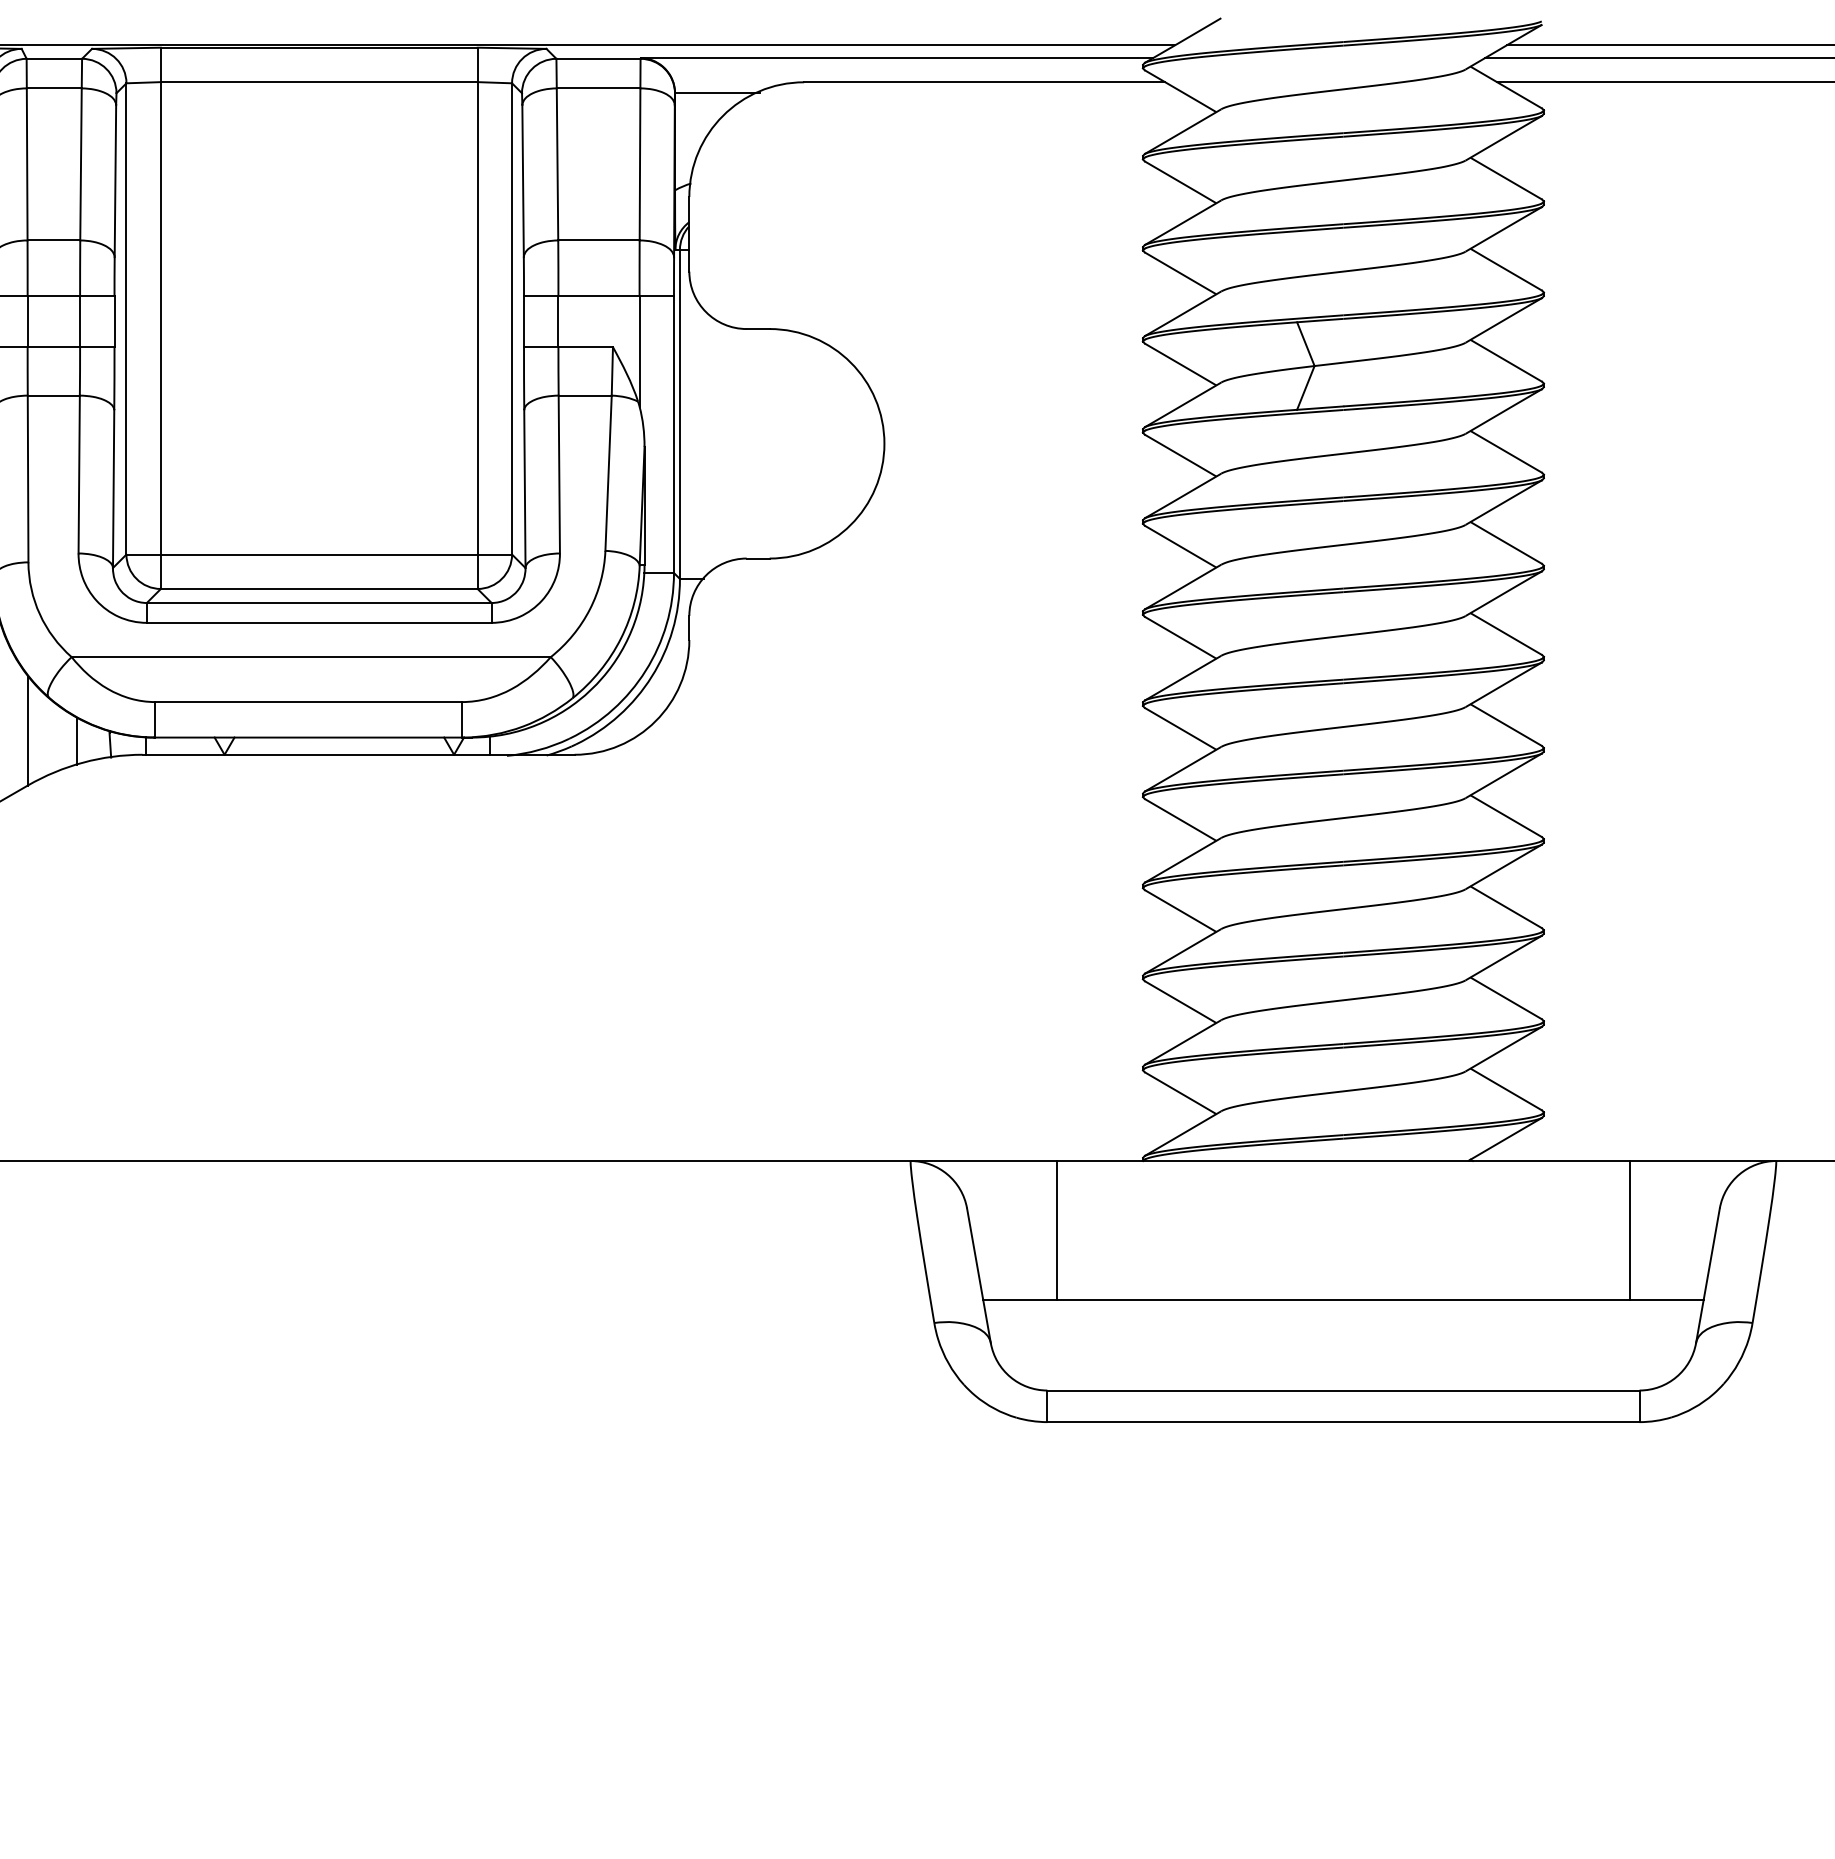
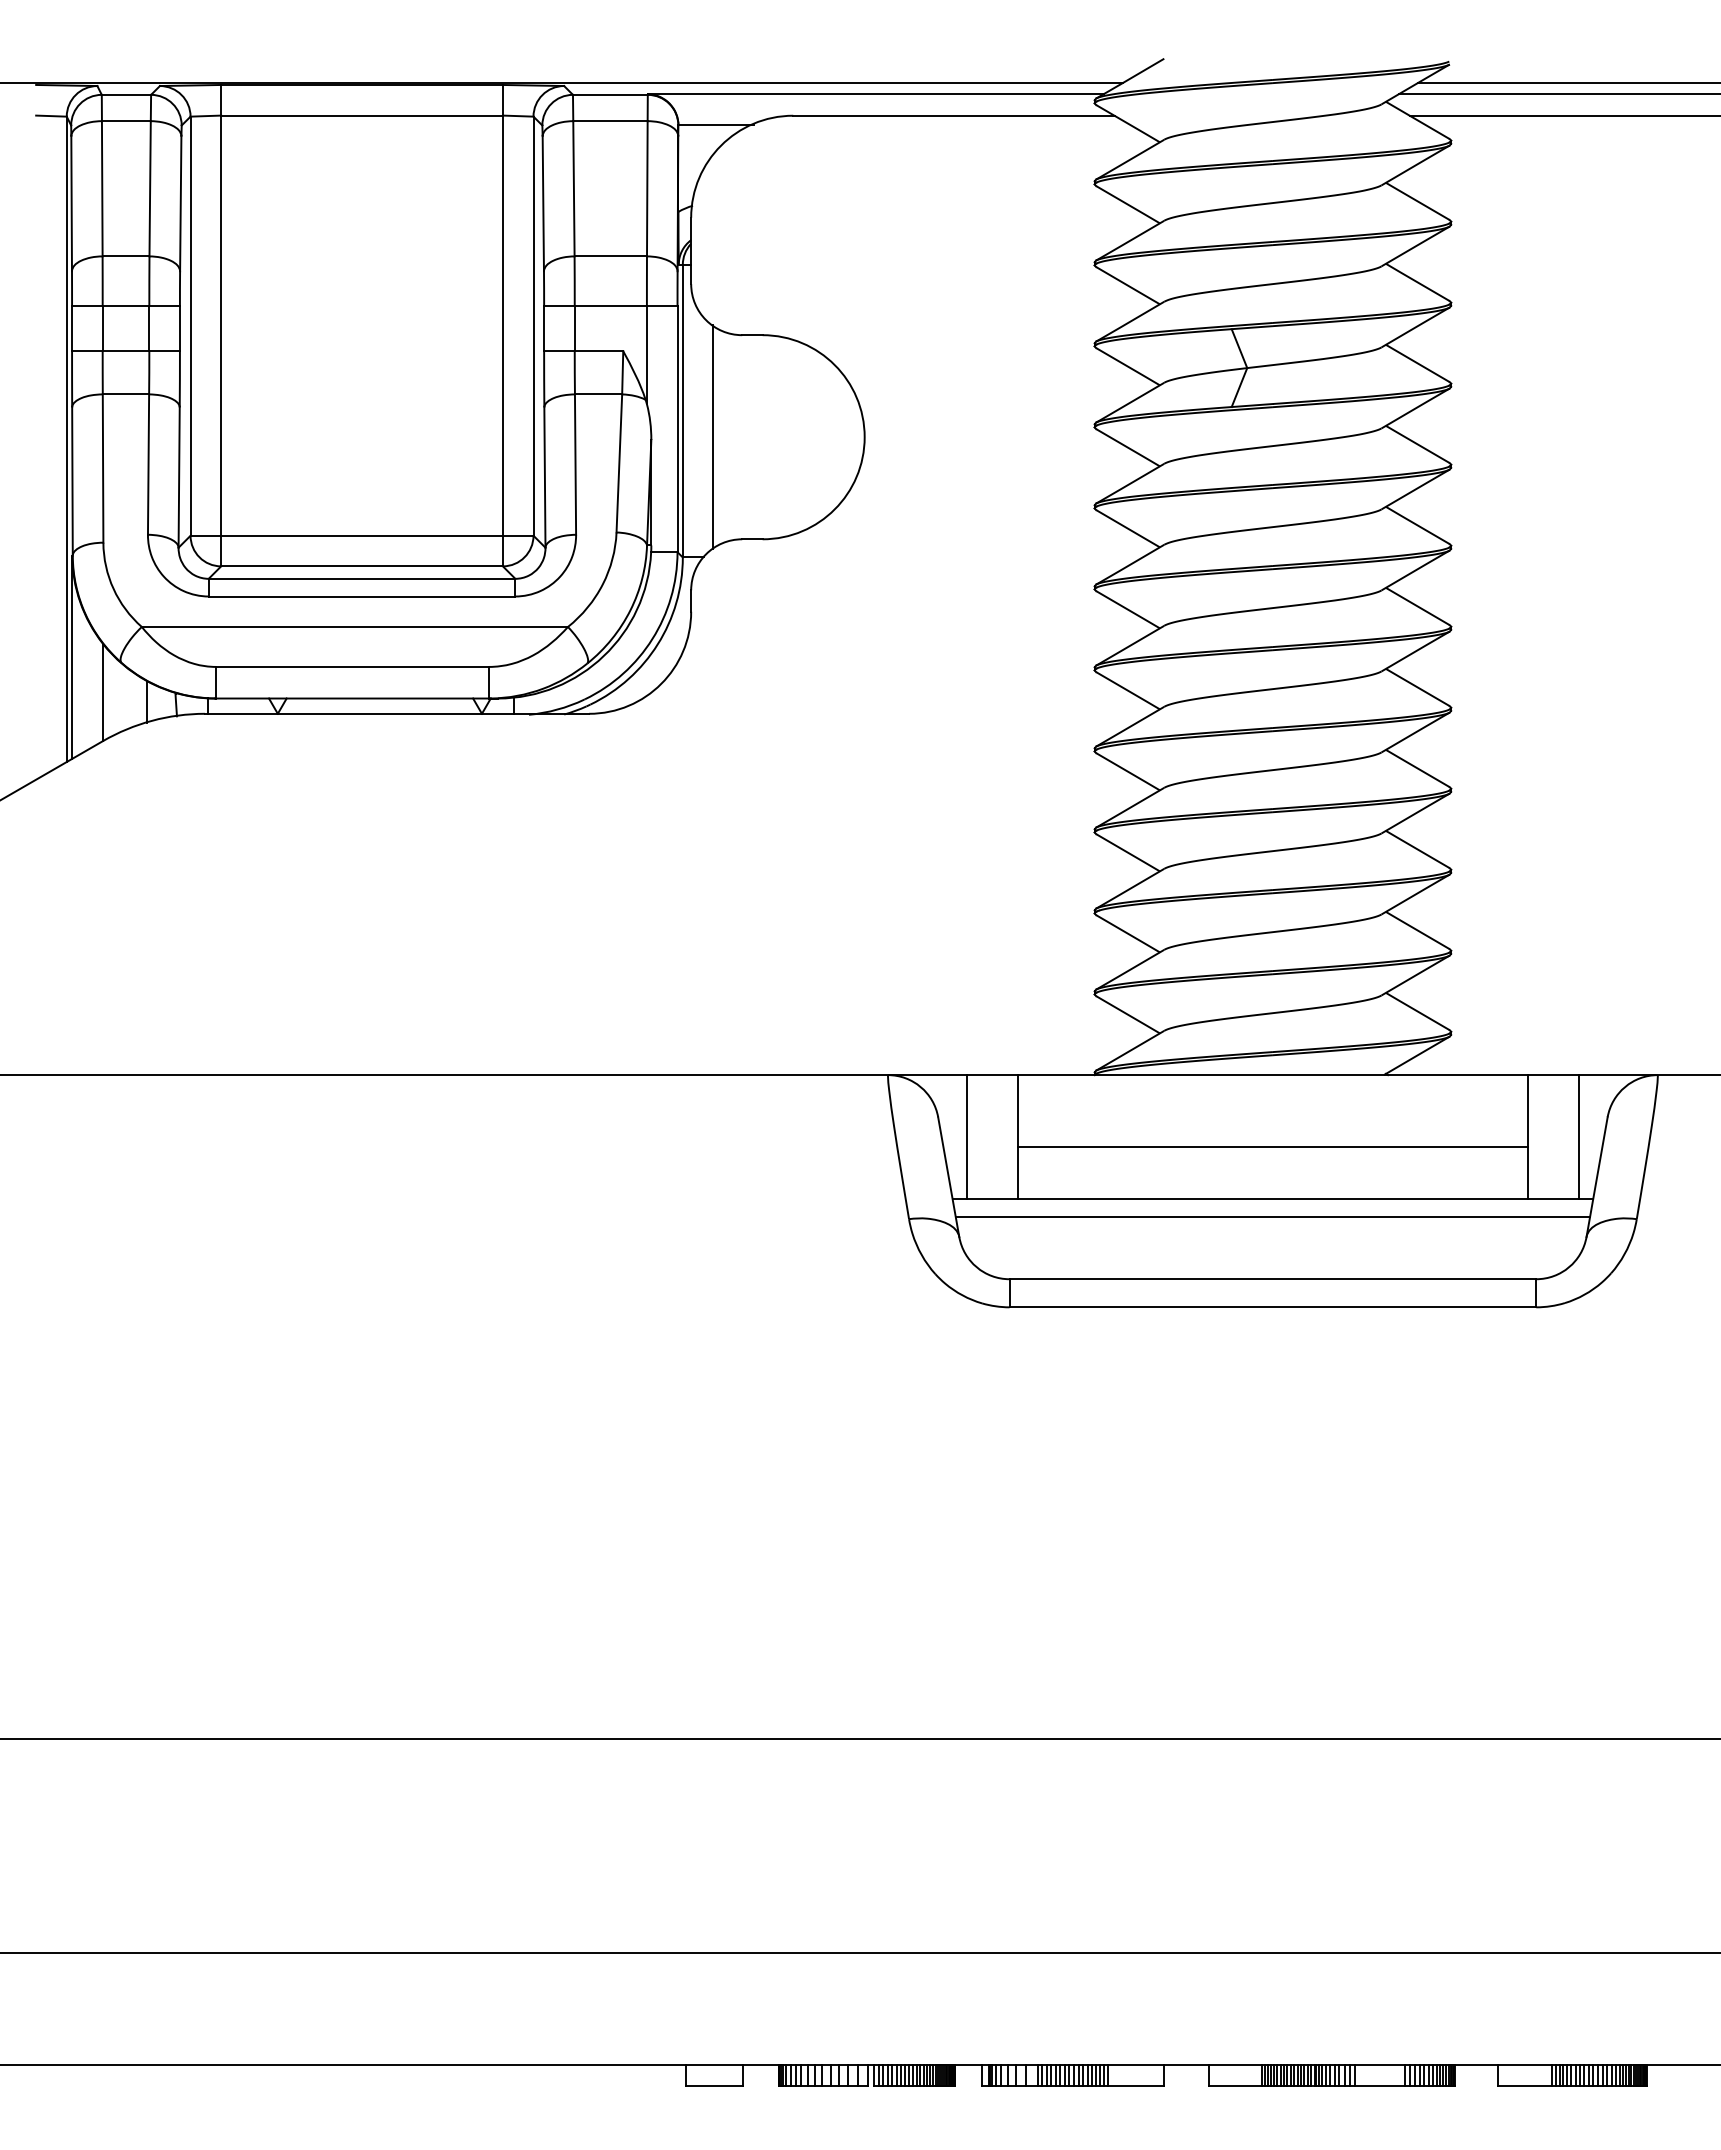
line: (714, 444) -> (713, 437), added
line: (998, 1231) -> (966, 1137), added
line: (1688, 1231) -> (1579, 1137), added
line: (1342, 1241) -> (1272, 1146), added
line: (1342, 1321) -> (1272, 1217), added

